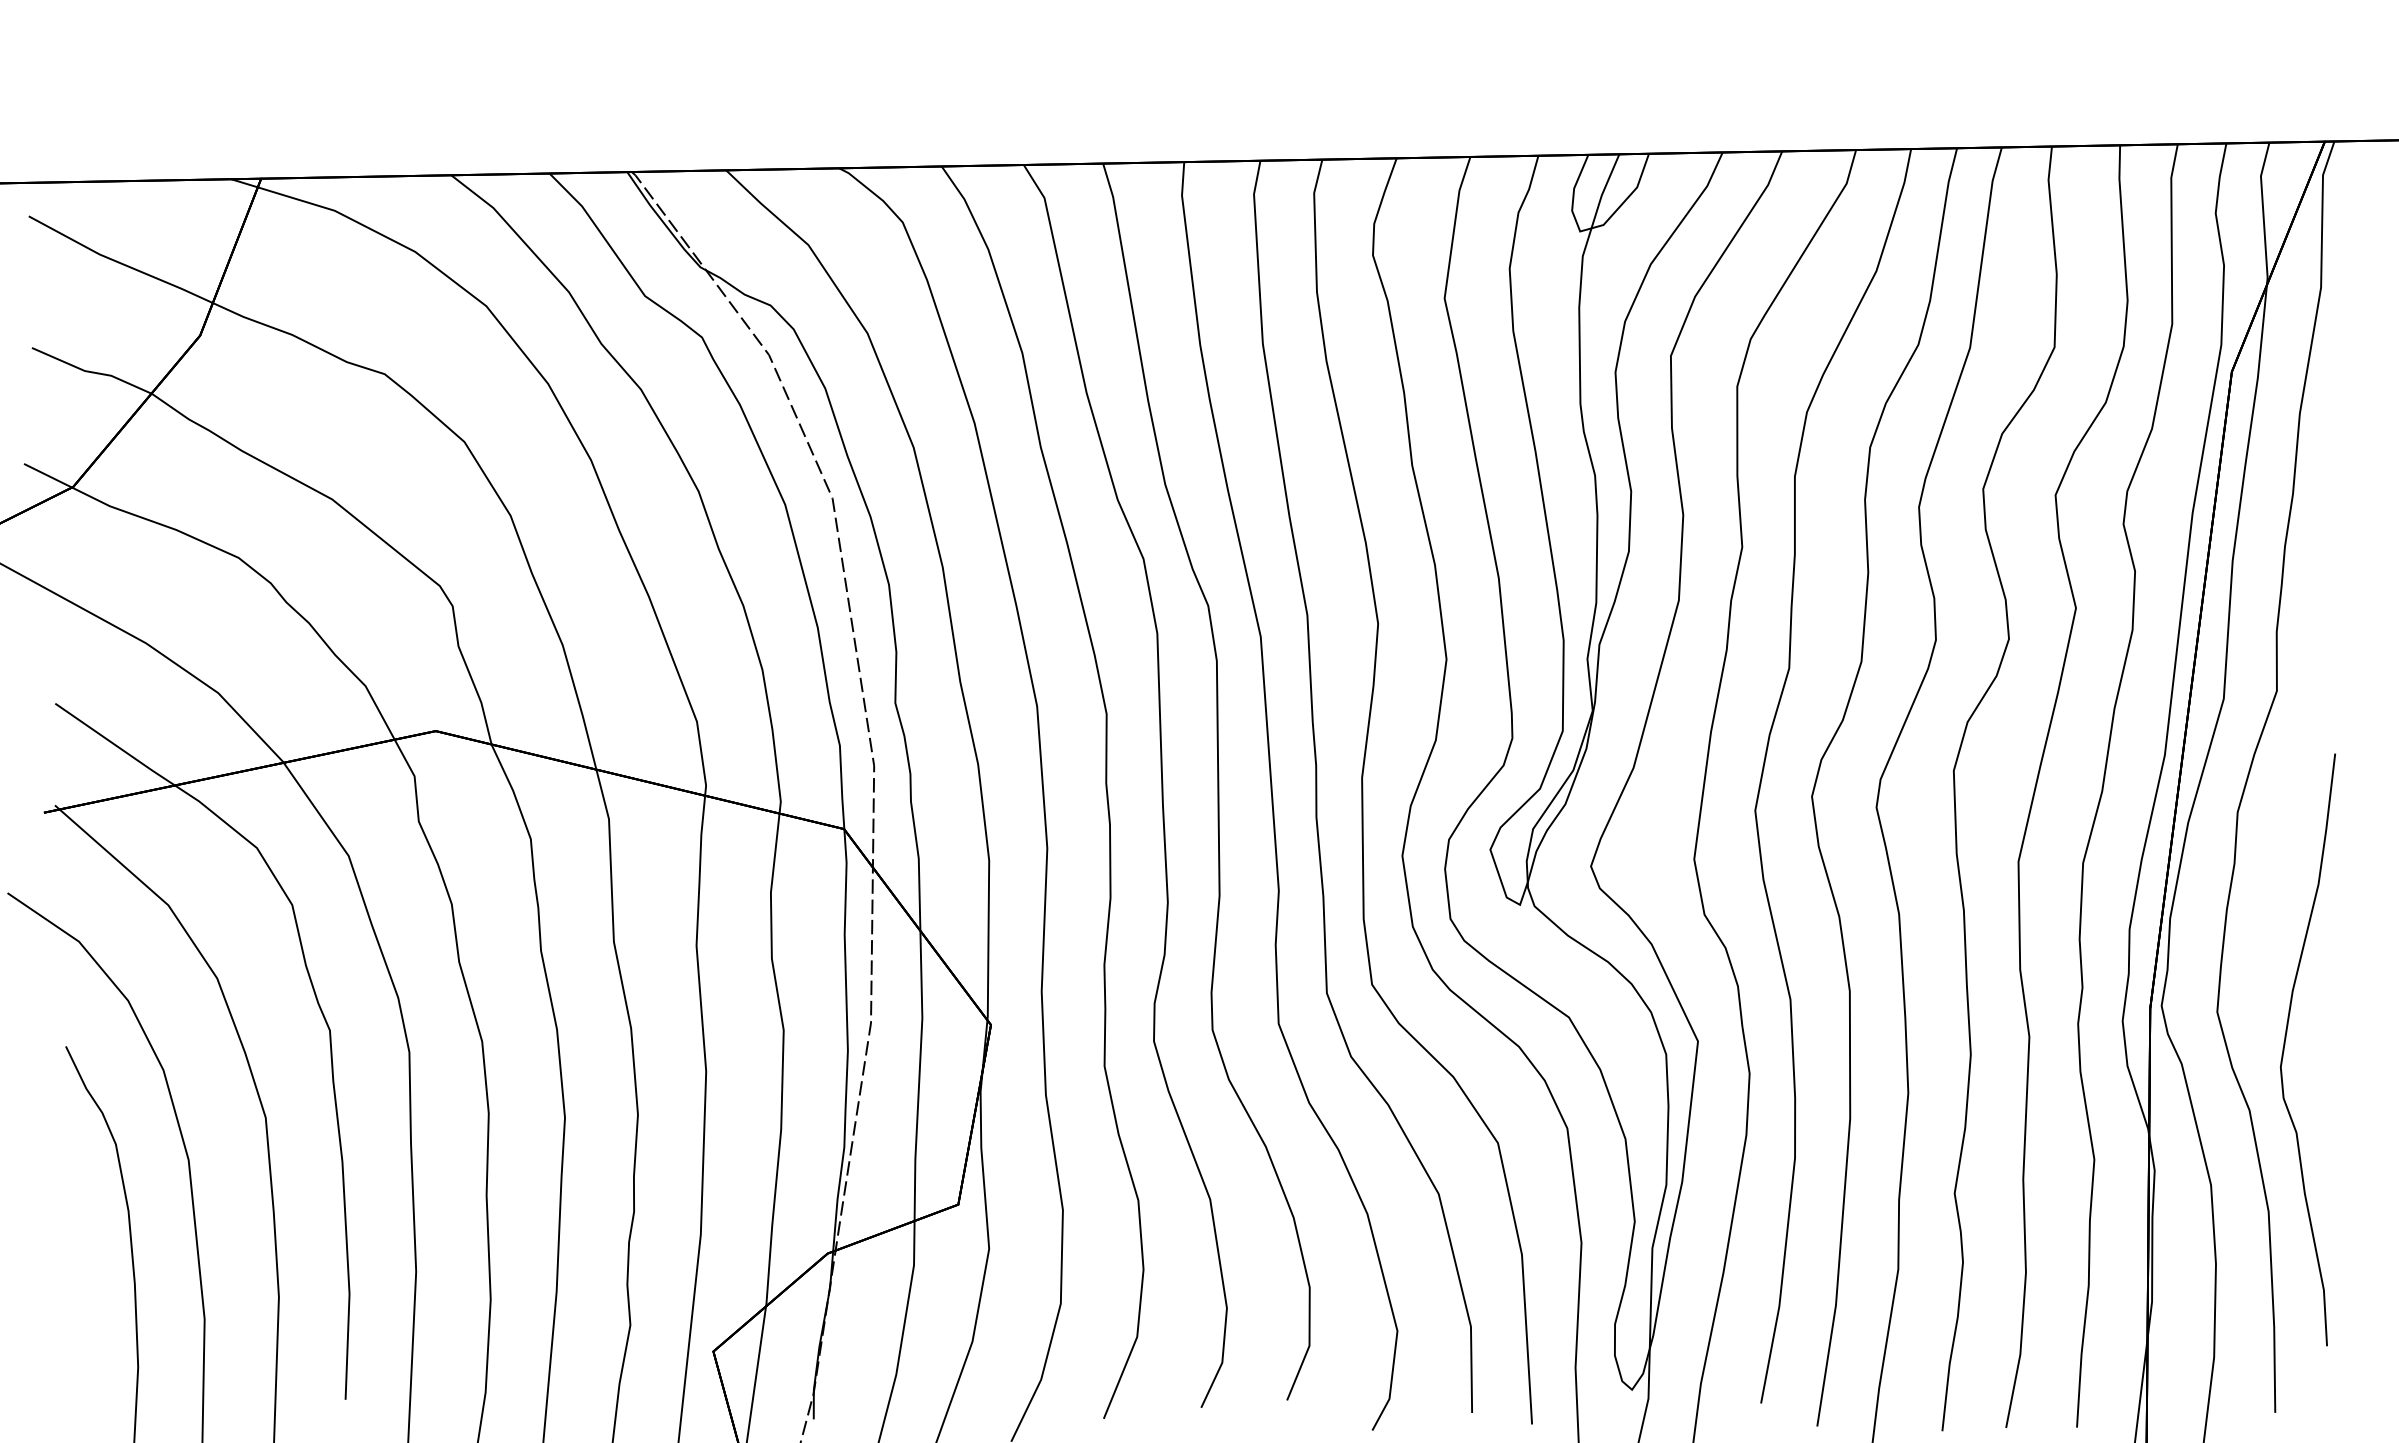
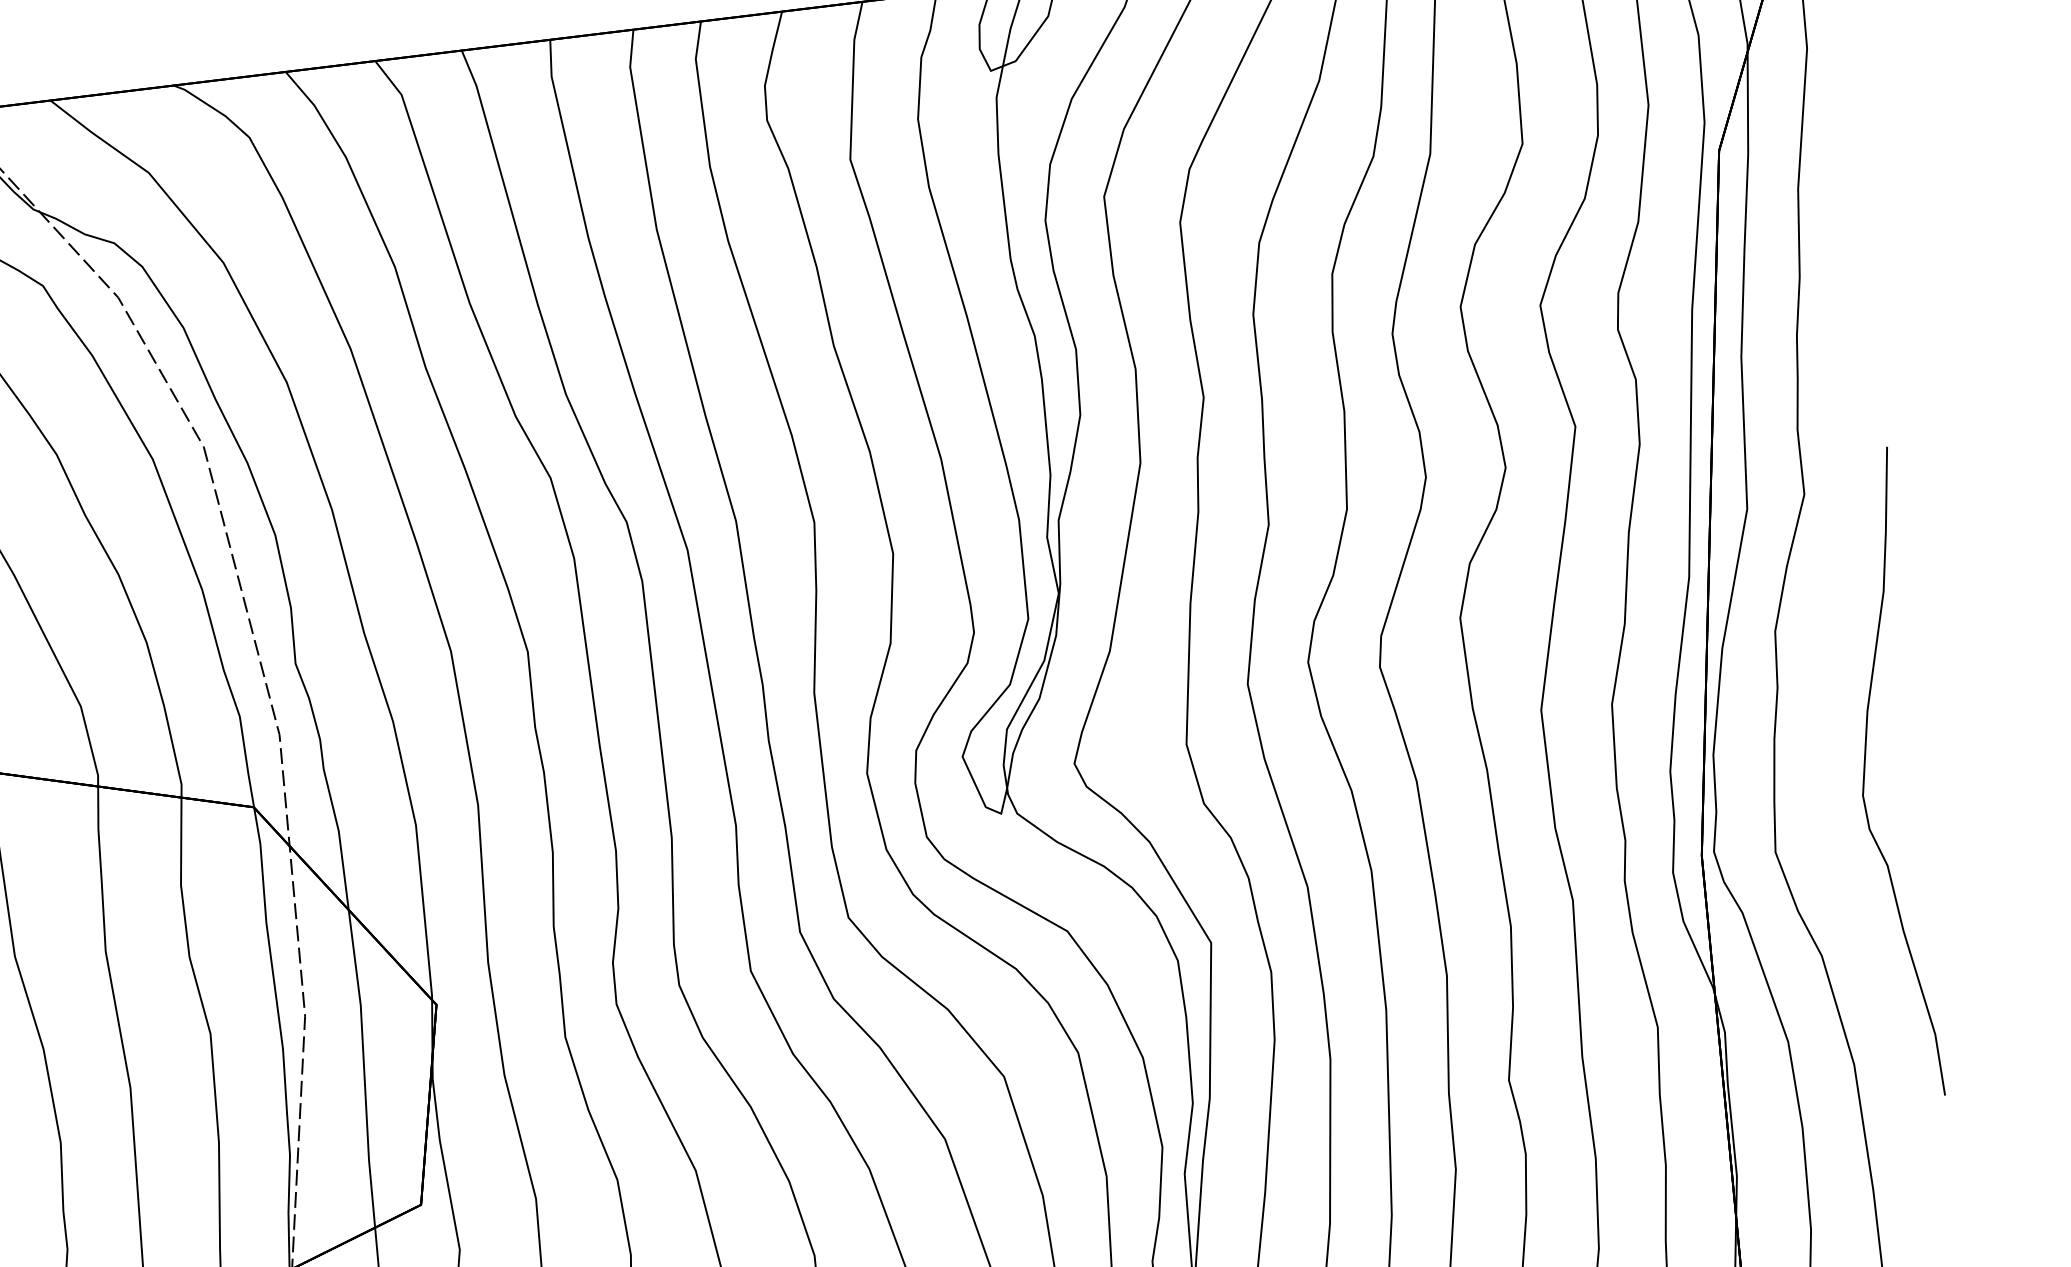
curve: (2285, 1045) -> (1865, 771), moved

